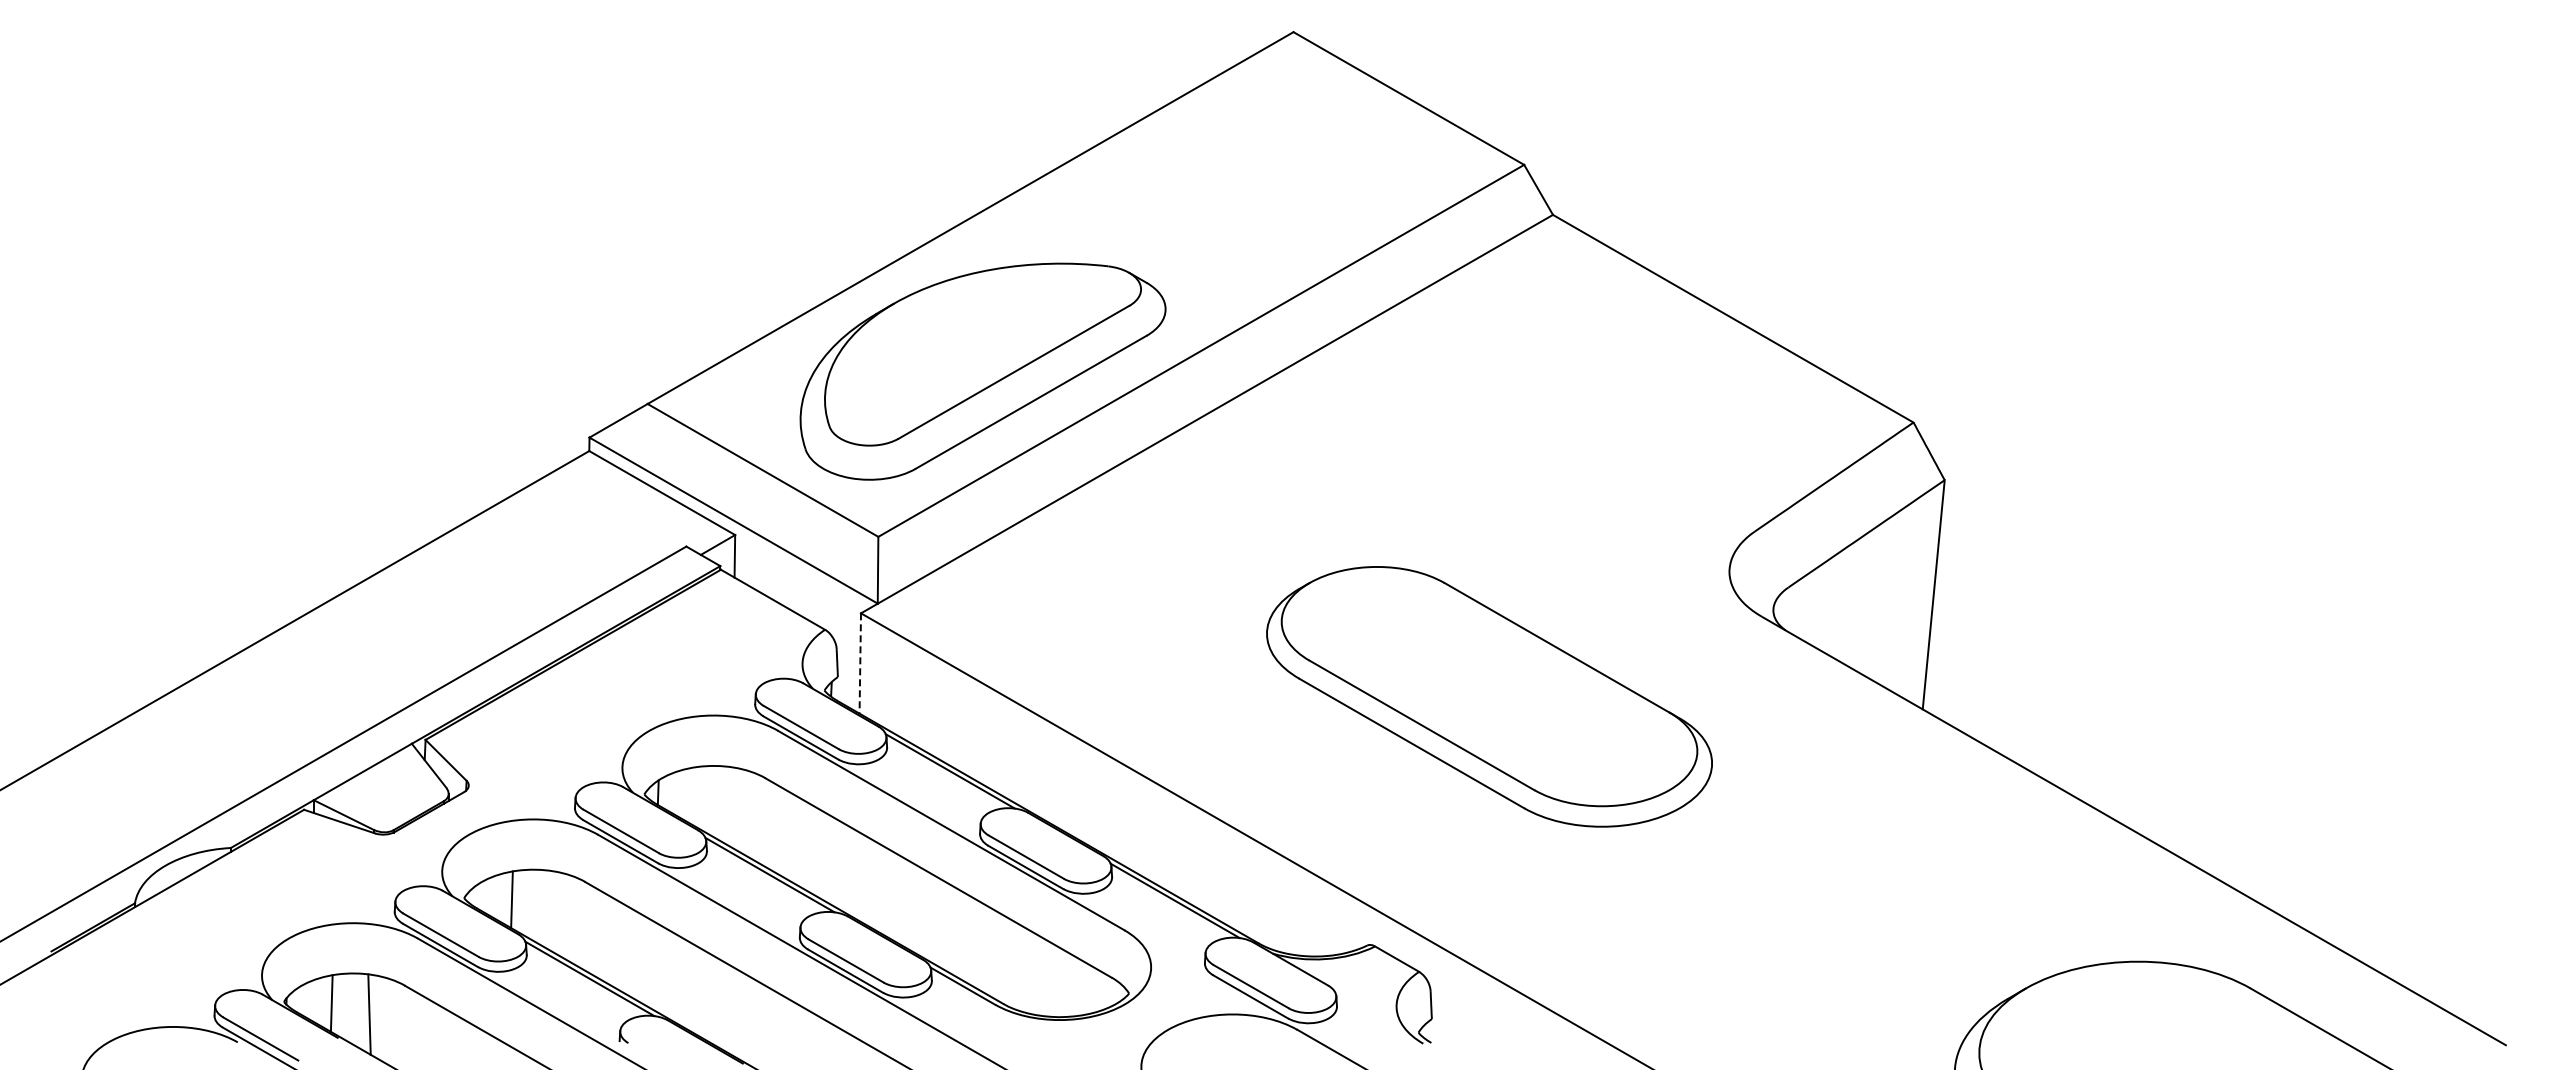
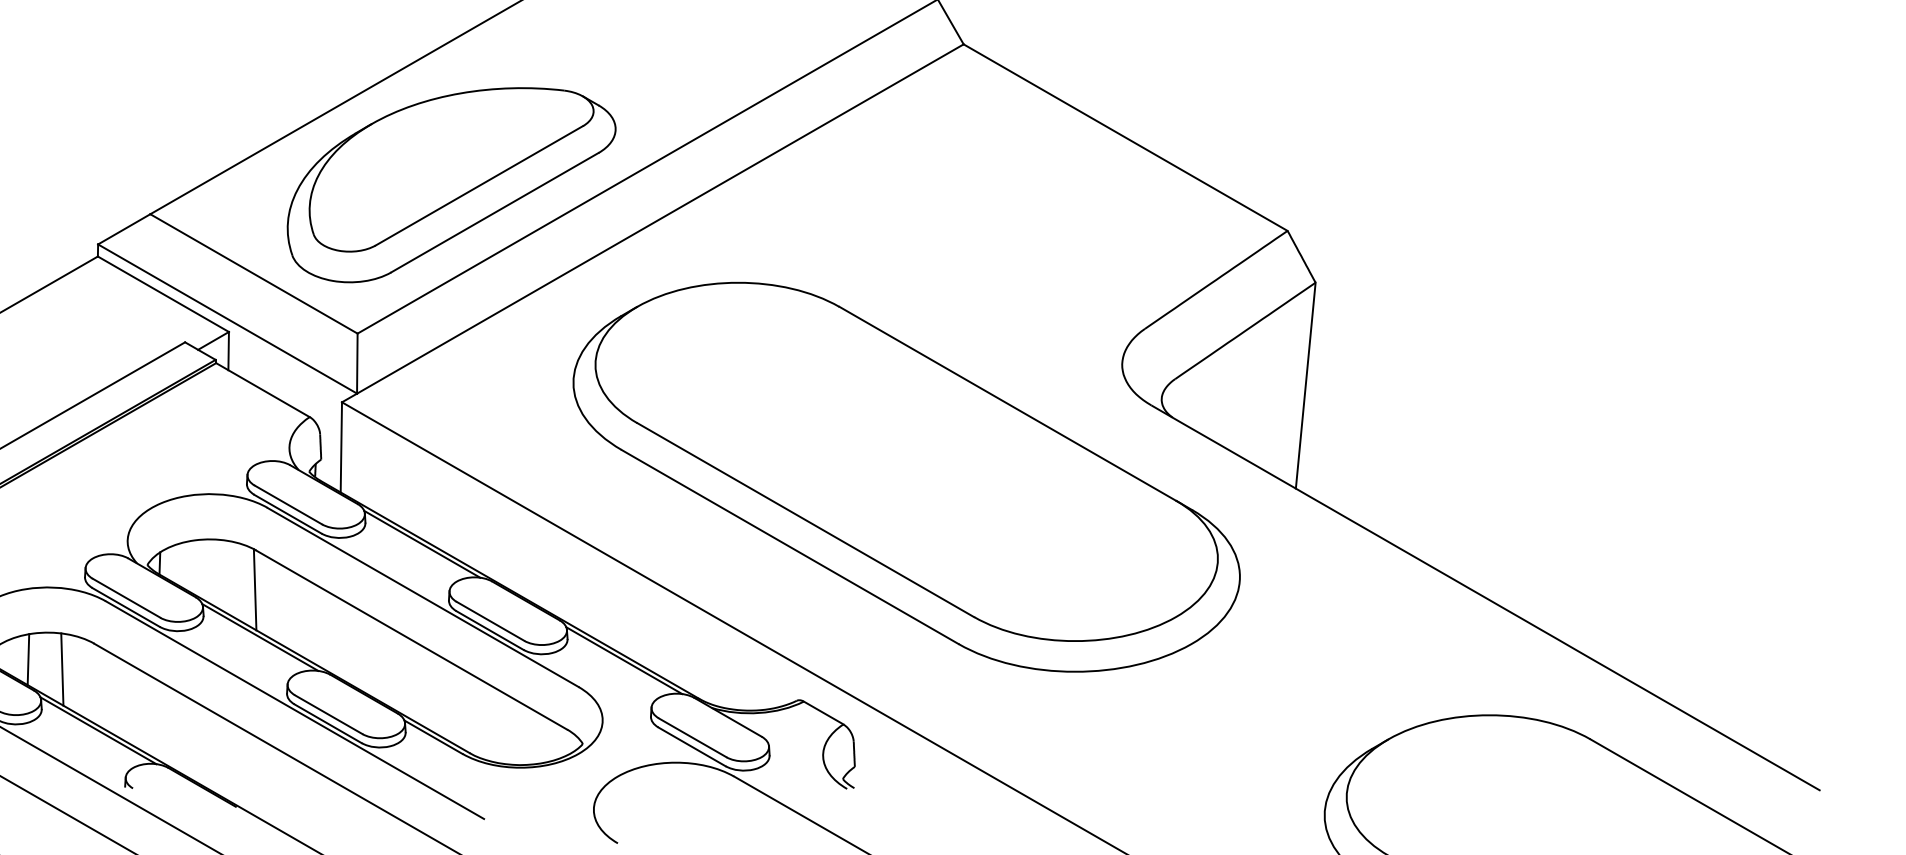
line: (860, 663) -> (341, 447), dashed -> solid
part: (1489, 696) -> (906, 477), size x1.67
line: (763, 821) -> (254, 589), added
line: (549, 910) -> (62, 669), added

